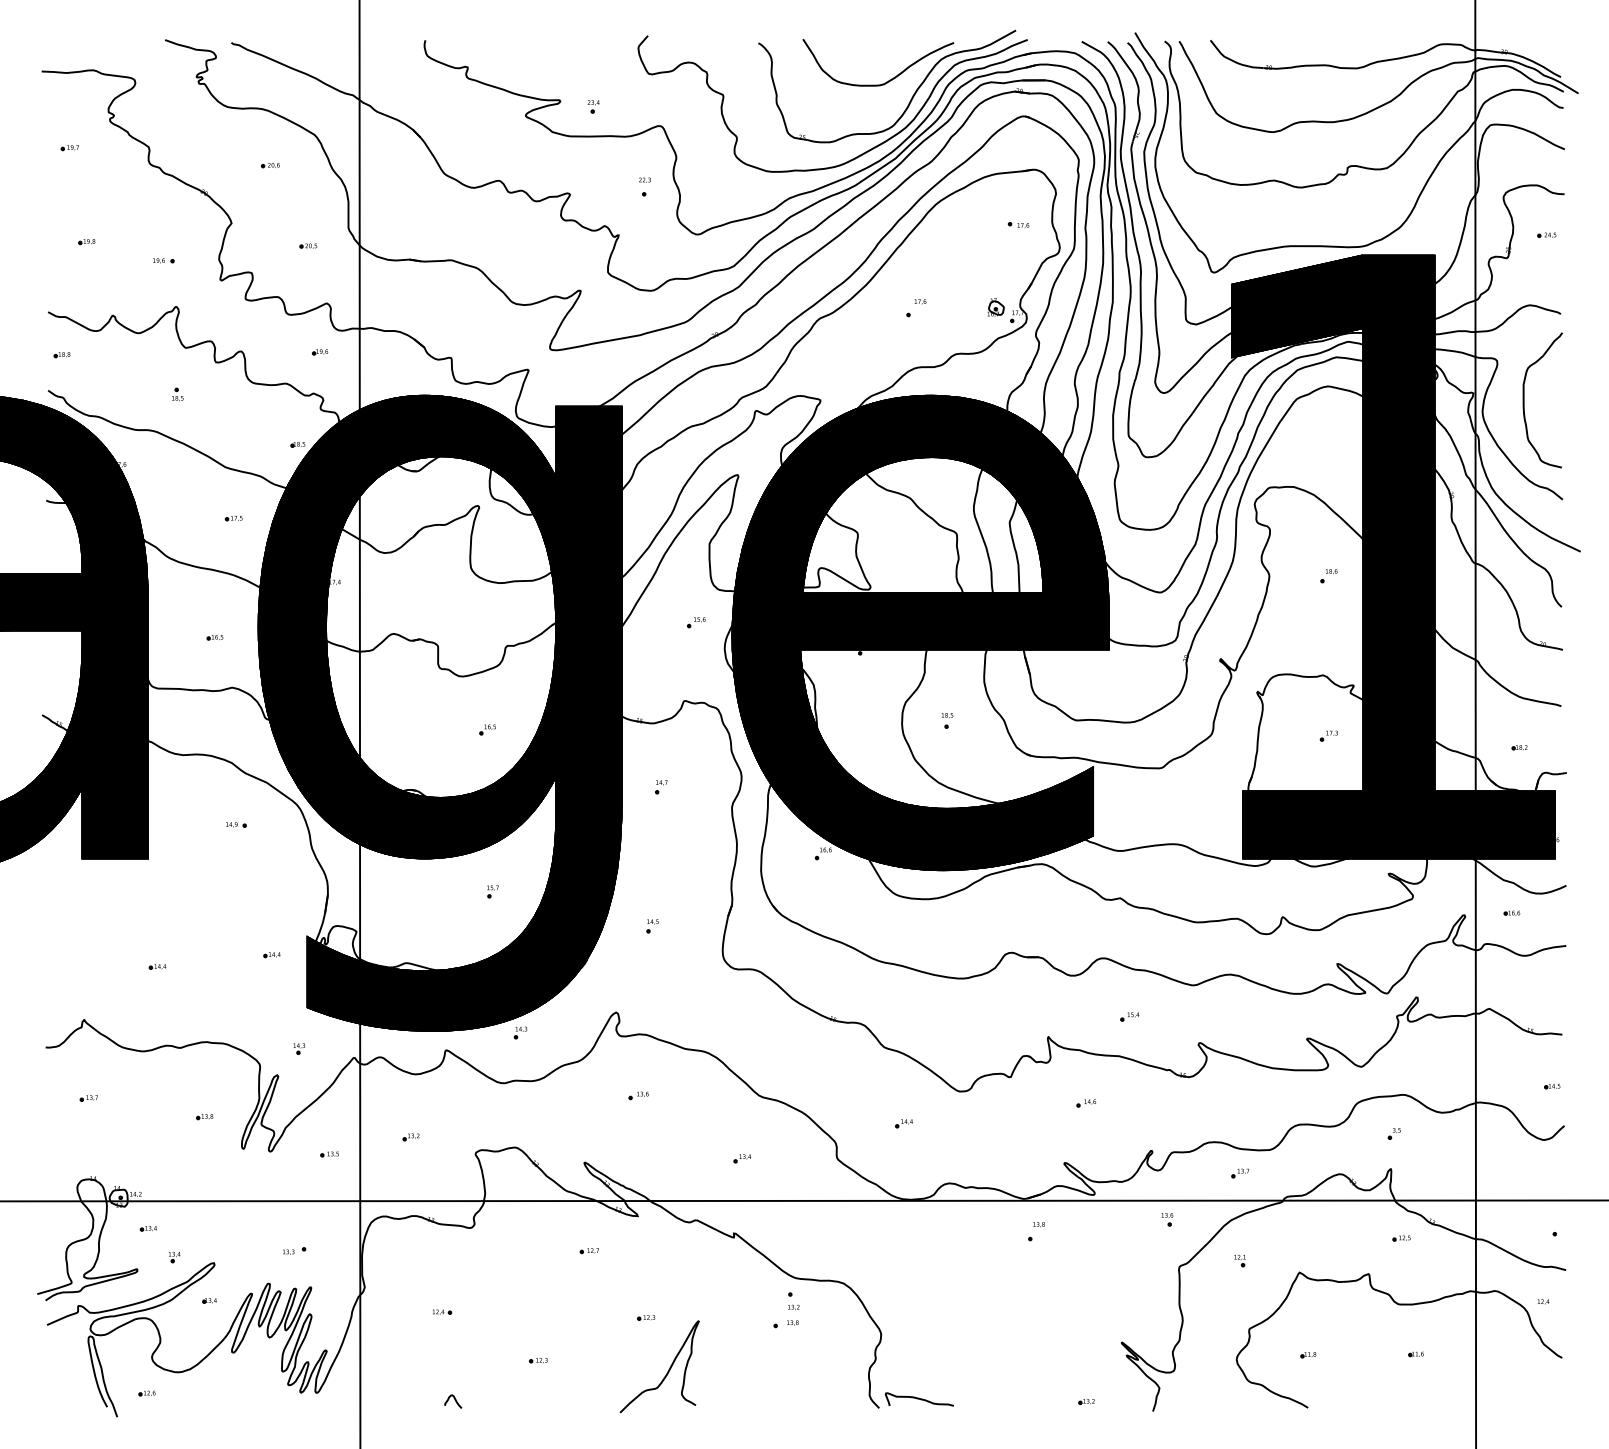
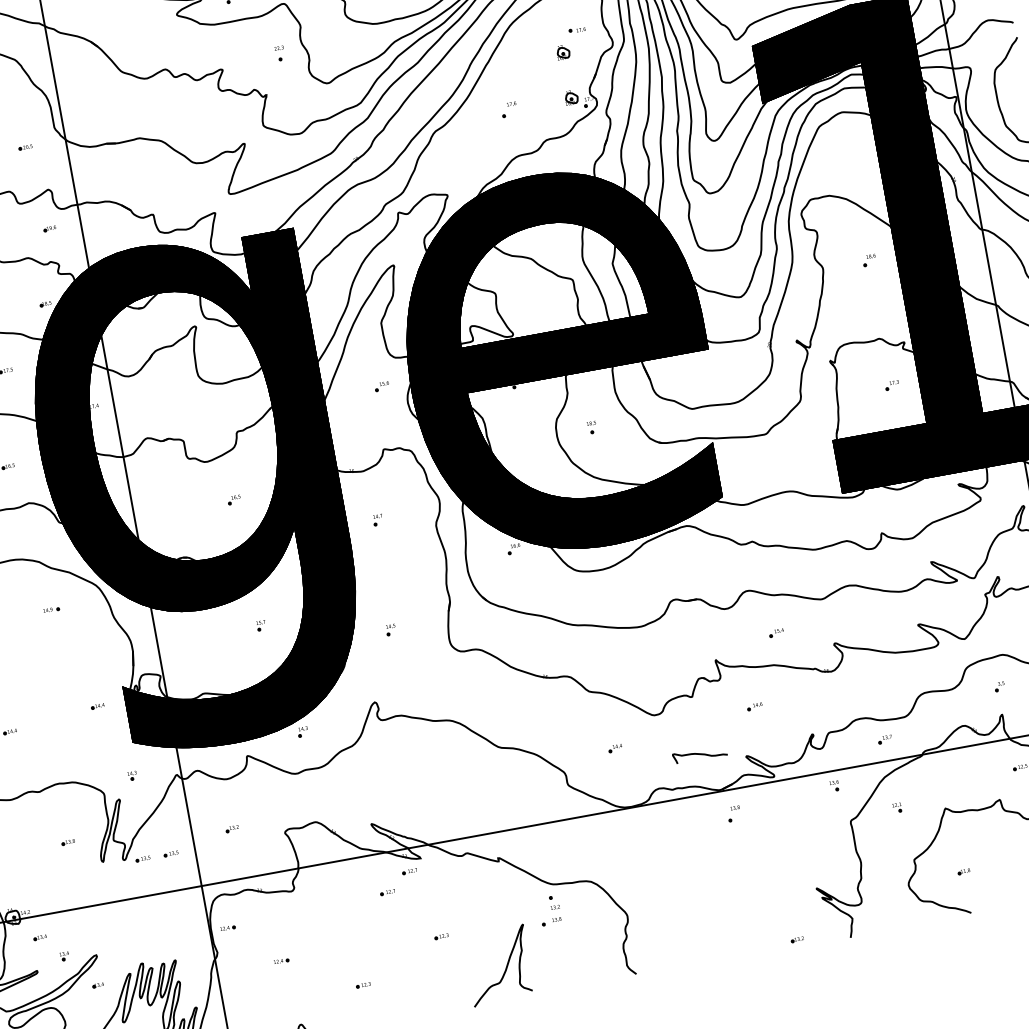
part: (995, 249) -> (562, 52), added
part: (638, 1095) -> (404, 764), removed
part: (293, 1154) -> (142, 859), added
part: (742, 1158) -> (494, 798), removed
part: (620, 1230) -> (409, 872), added
part: (294, 1250) -> (157, 933), removed
part: (383, 1258) -> (228, 927), added
curve: (667, 1371) -> (505, 968), moved
curve: (918, 1399) -> (699, 754), moved

